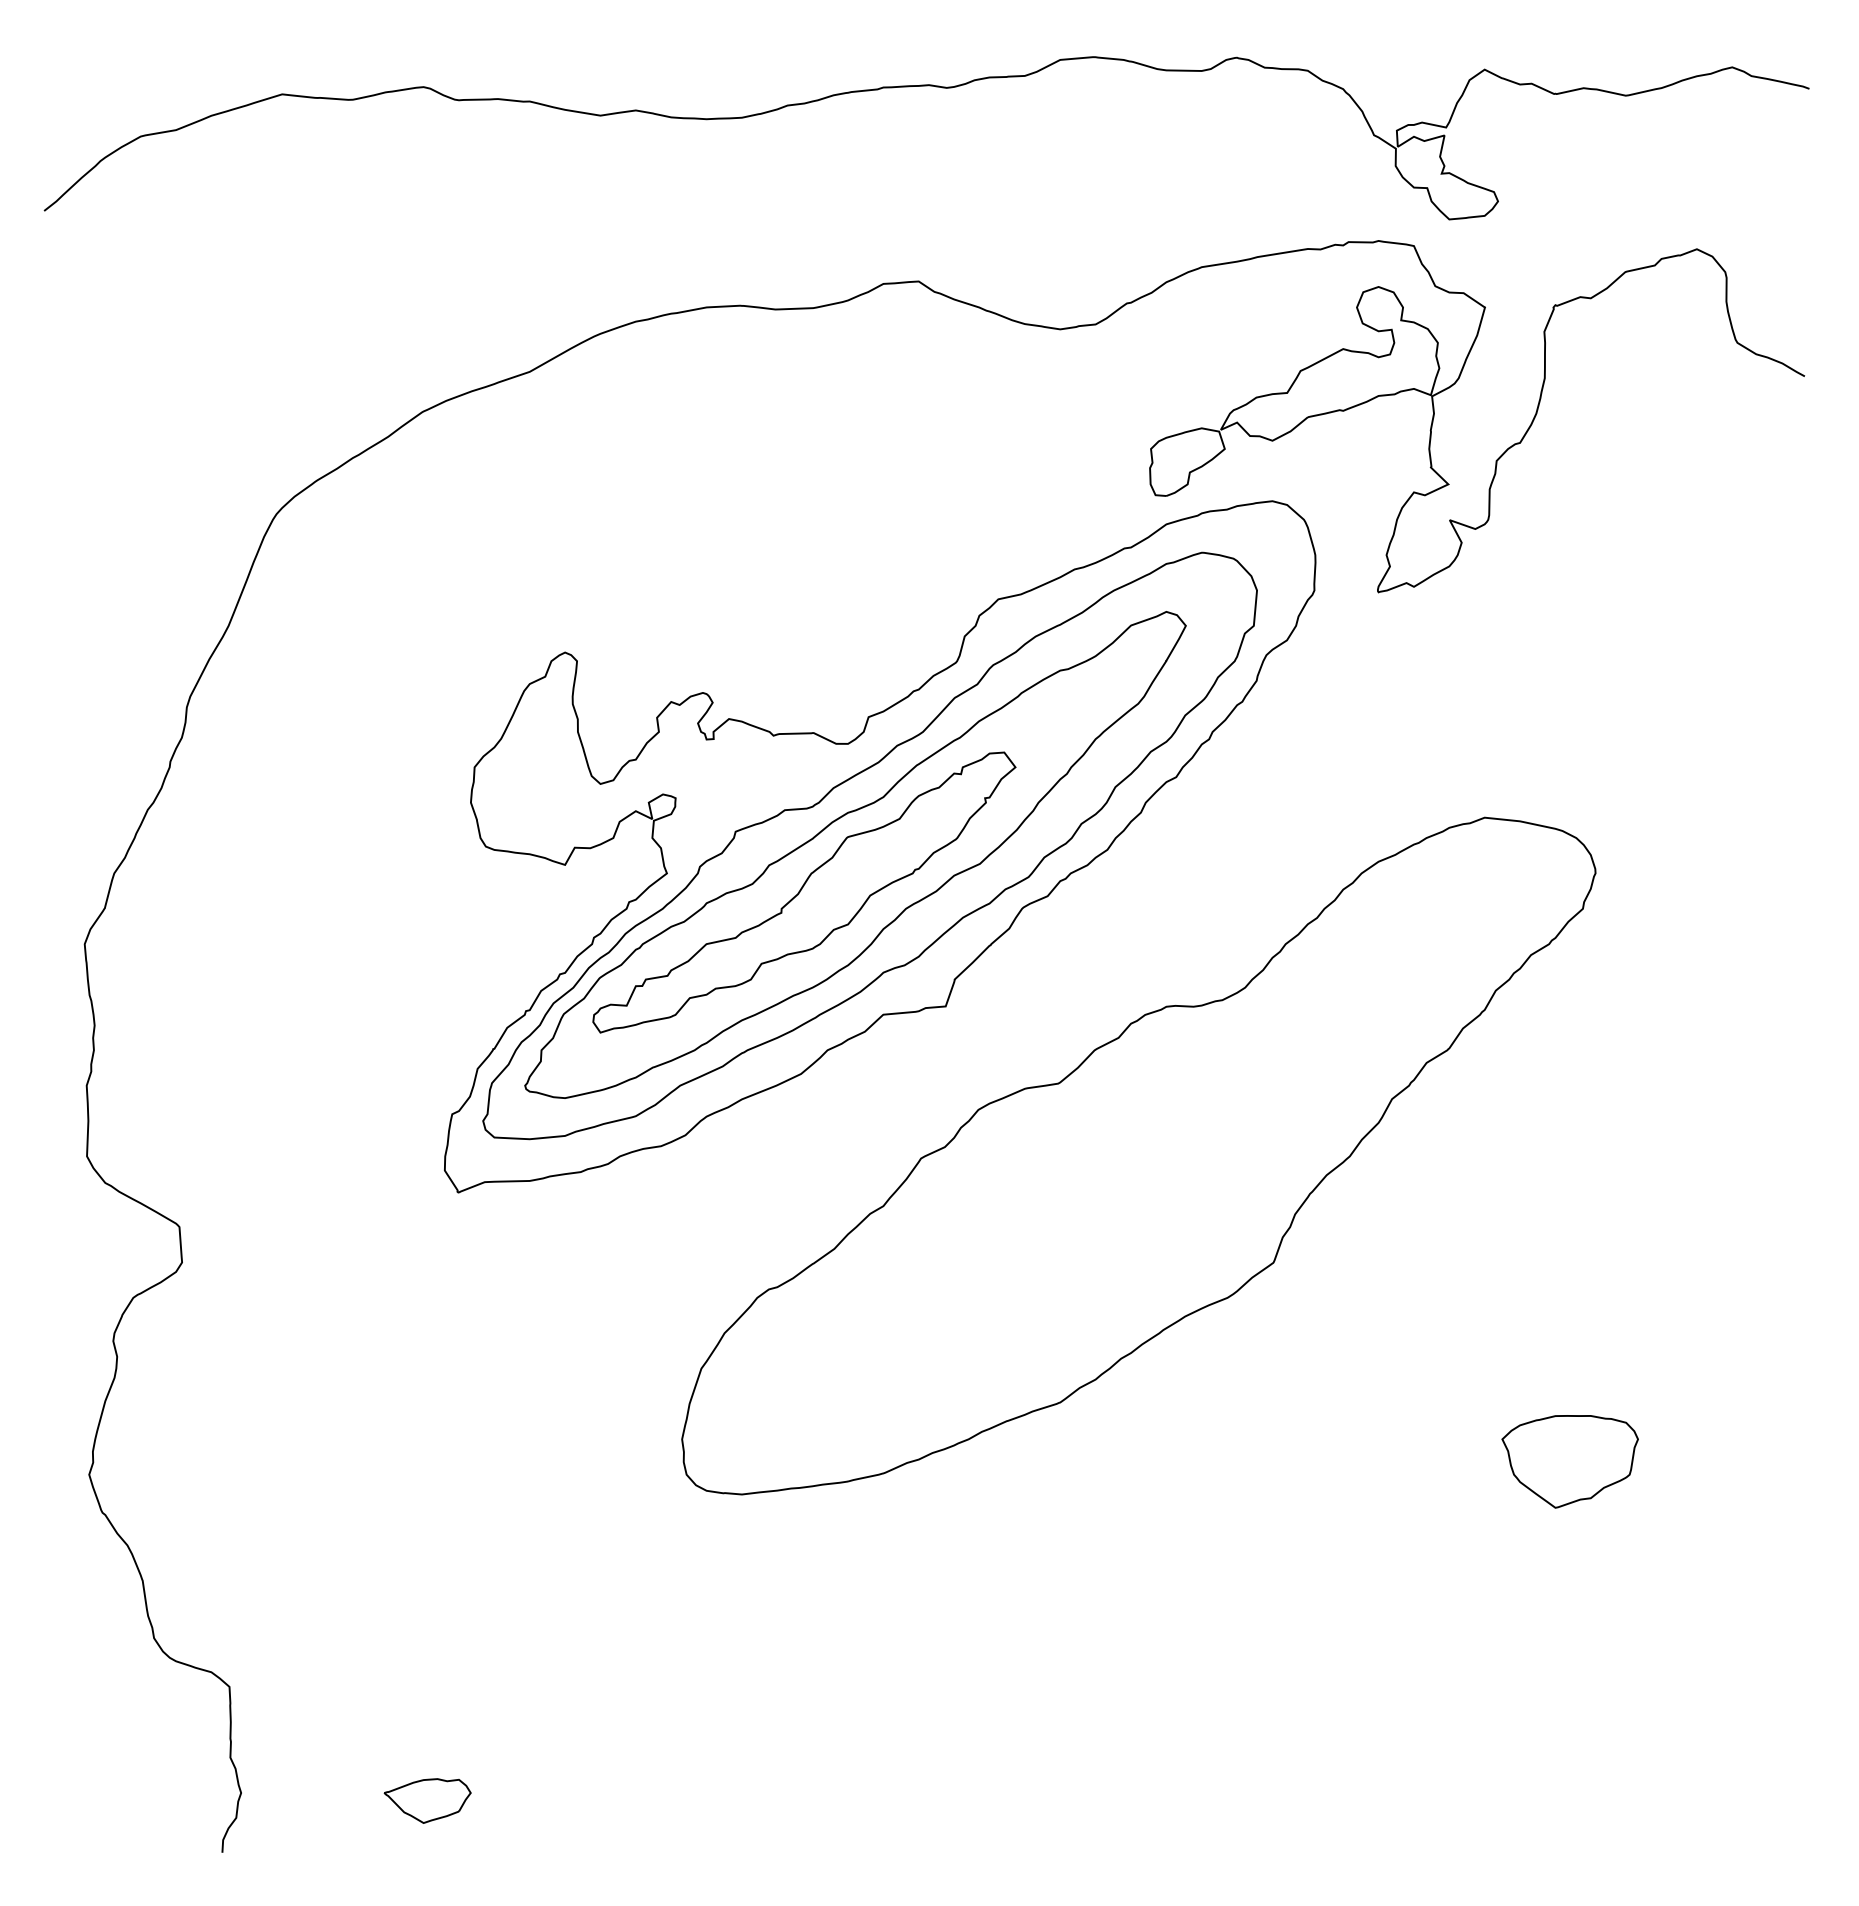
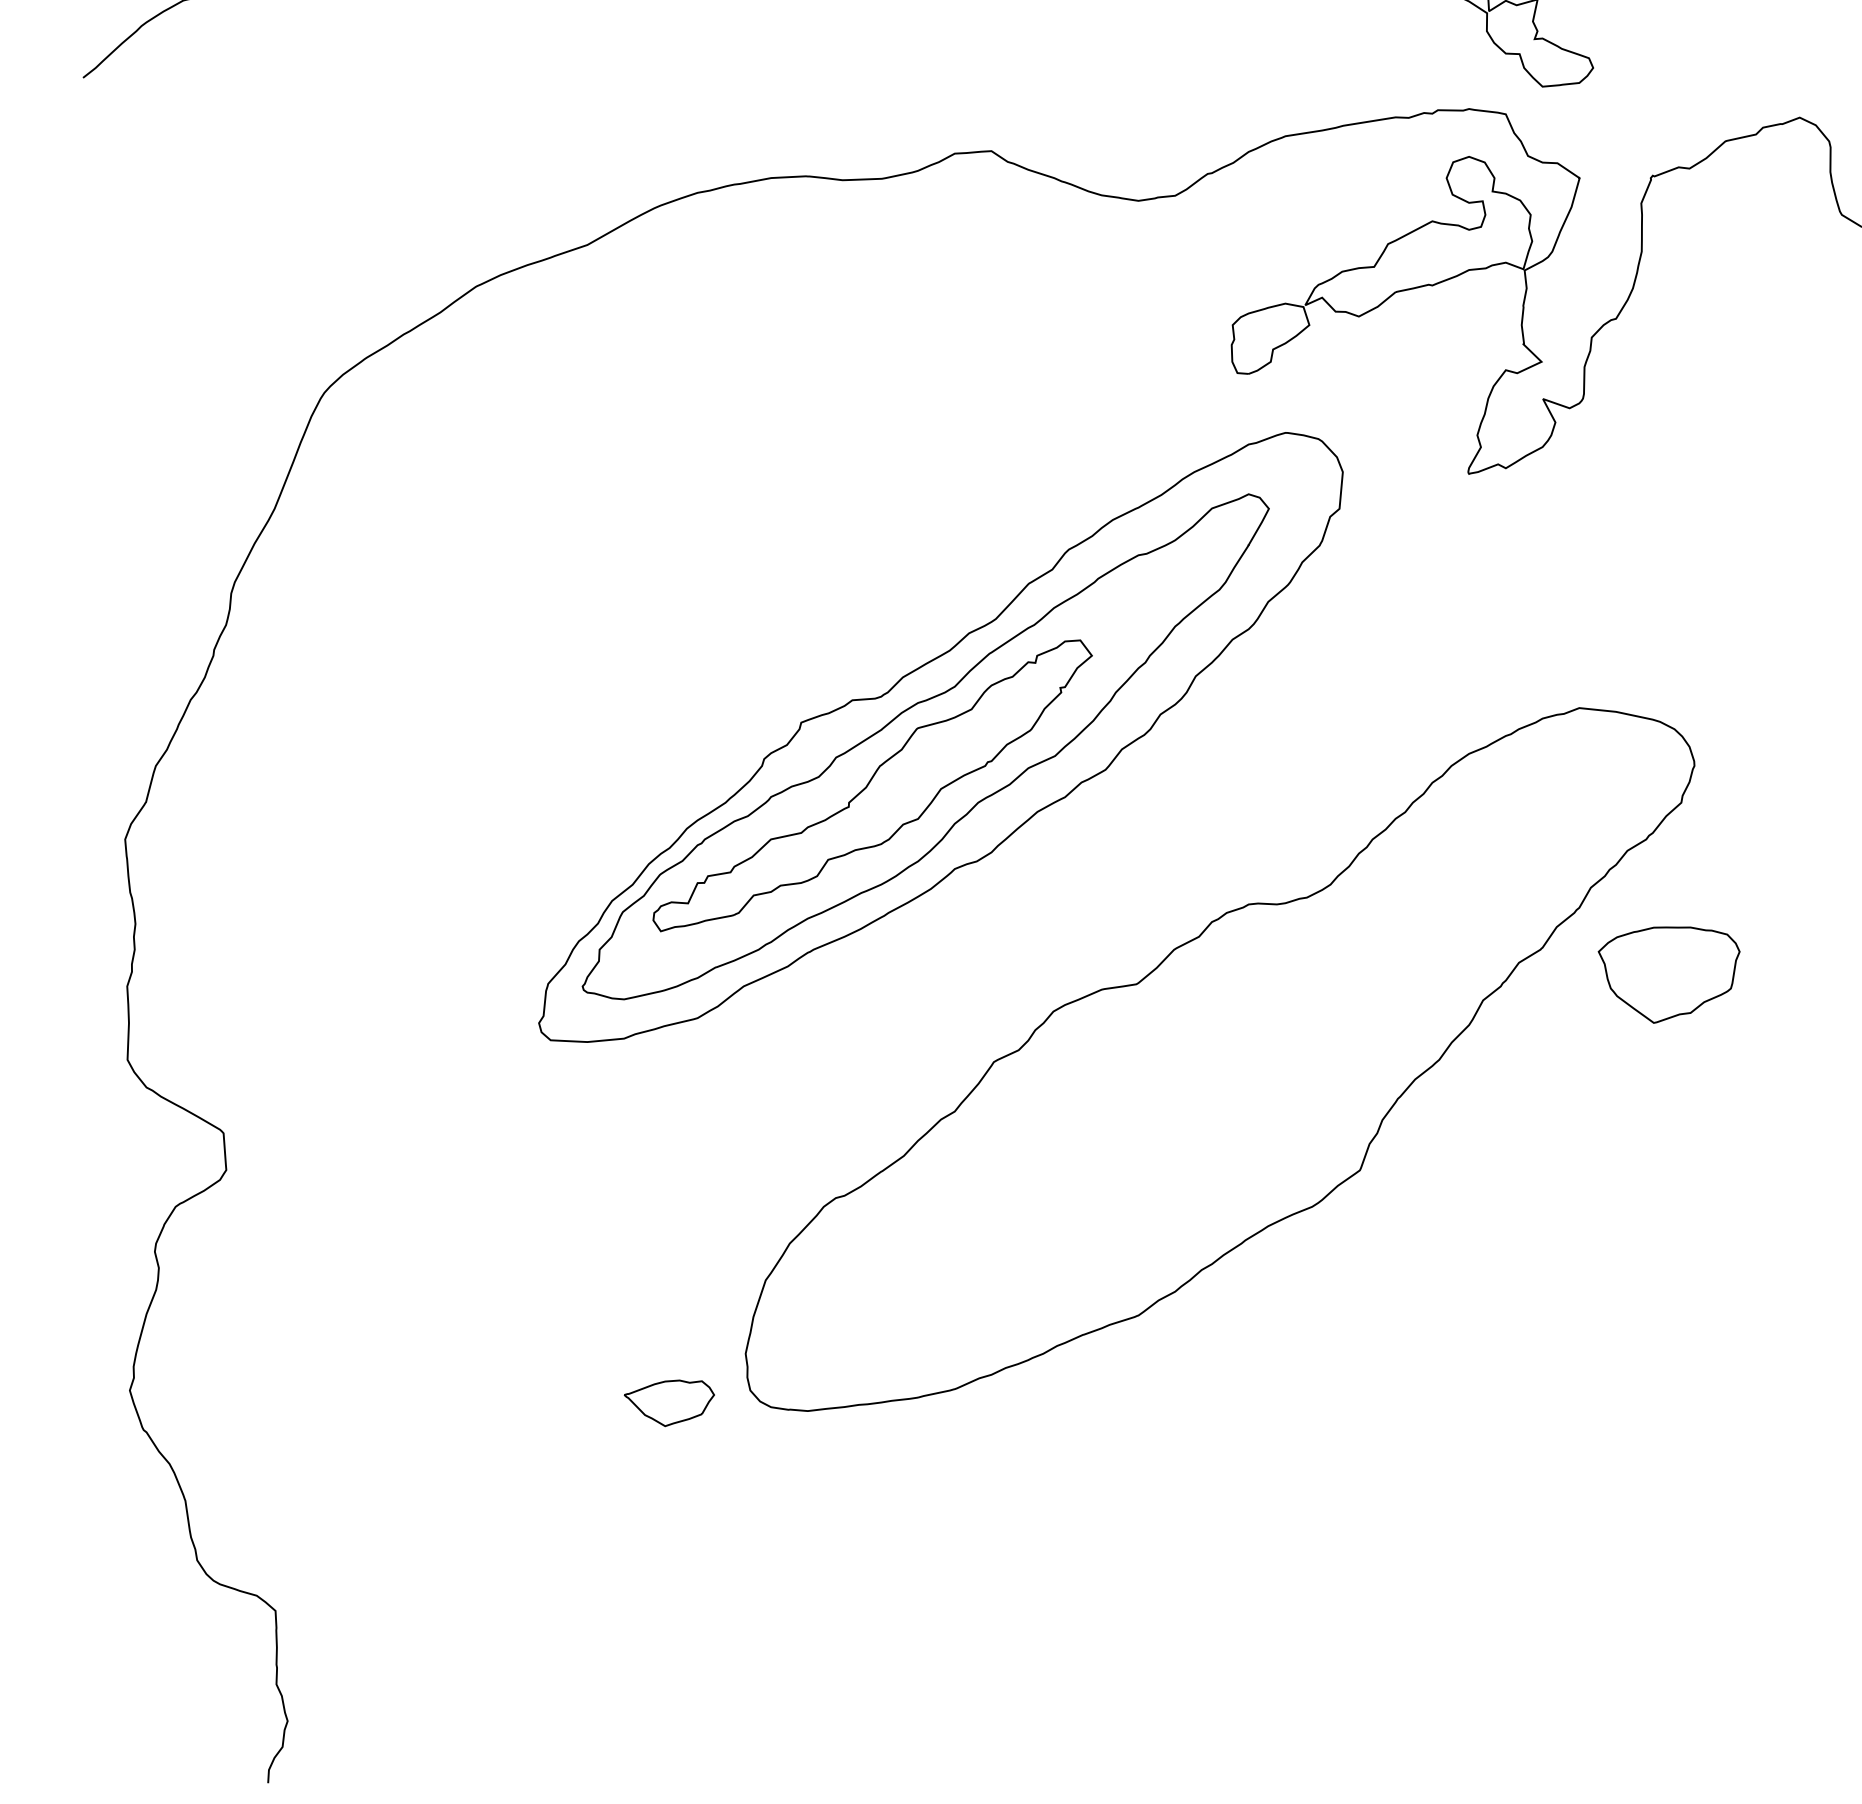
part: (880, 846) -> (951, 737), removed
part: (1569, 1461) -> (1668, 974), moved
part: (427, 1800) -> (669, 1402), moved

